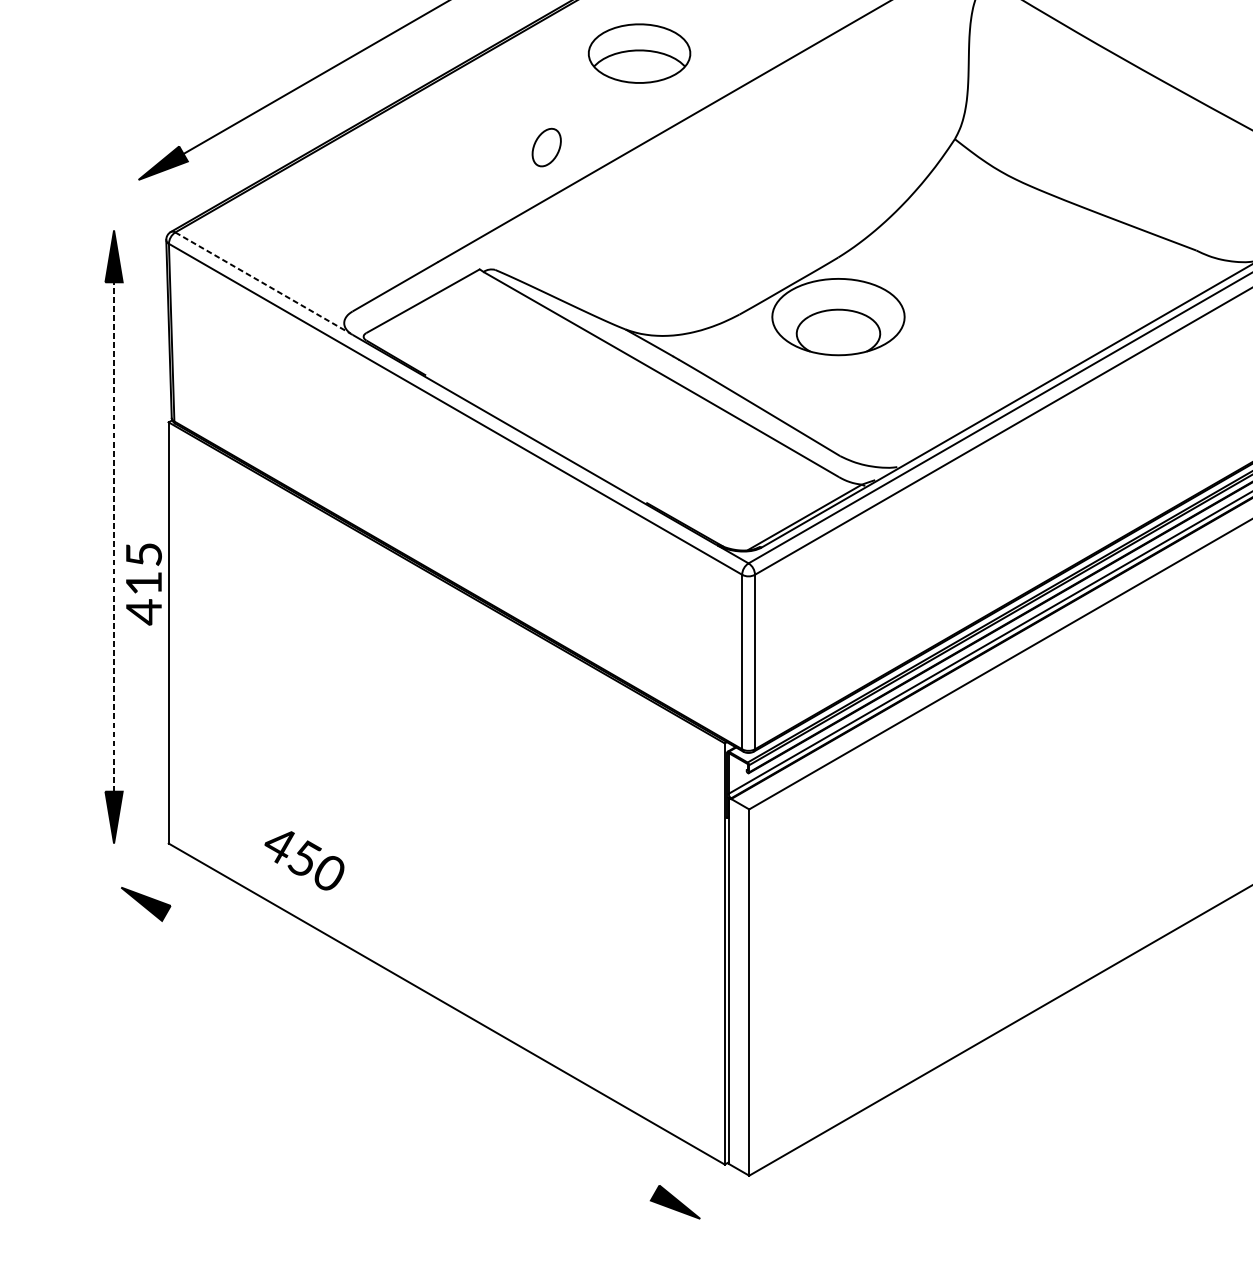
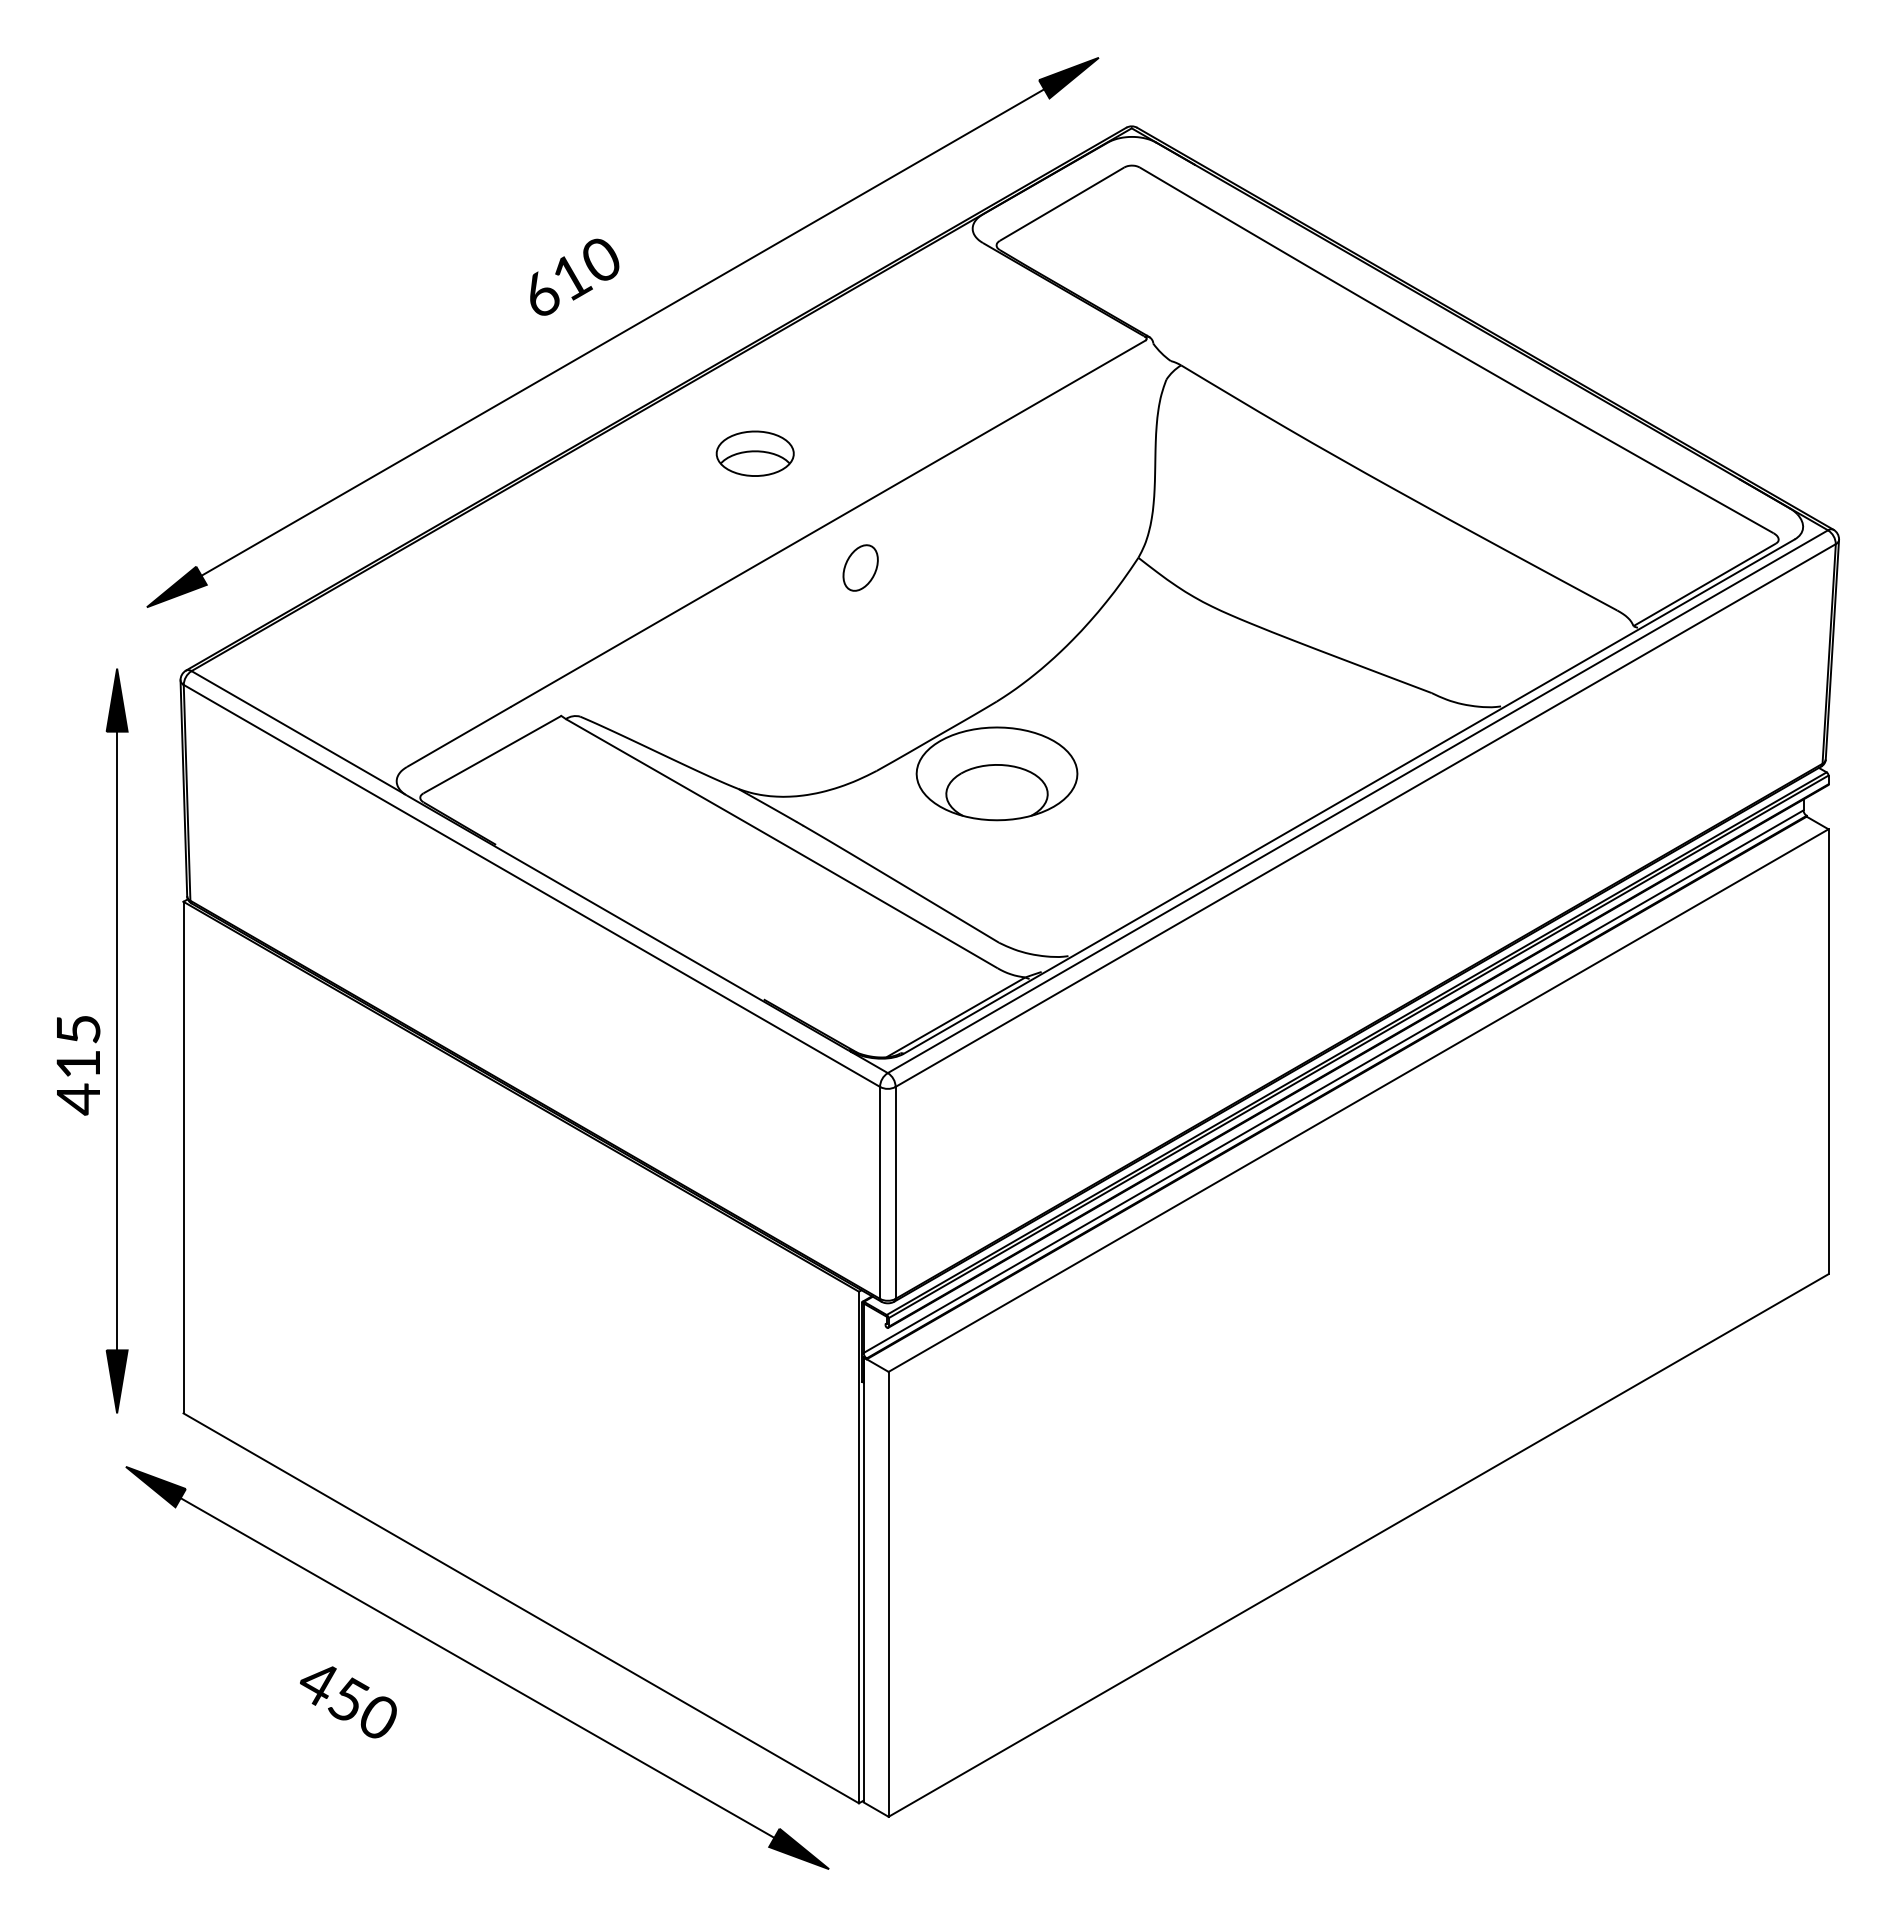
part: (638, 53) -> (754, 453), size x0.62
part: (546, 147) -> (860, 567), moved
line: (263, 283) -> (298, 732), dashed -> solid
line: (114, 536) -> (117, 1040), dashed -> solid
text: (144, 584) -> (78, 1065), moved
text: (304, 860) -> (348, 1702), moved
line: (410, 1052) -> (477, 1667), added

